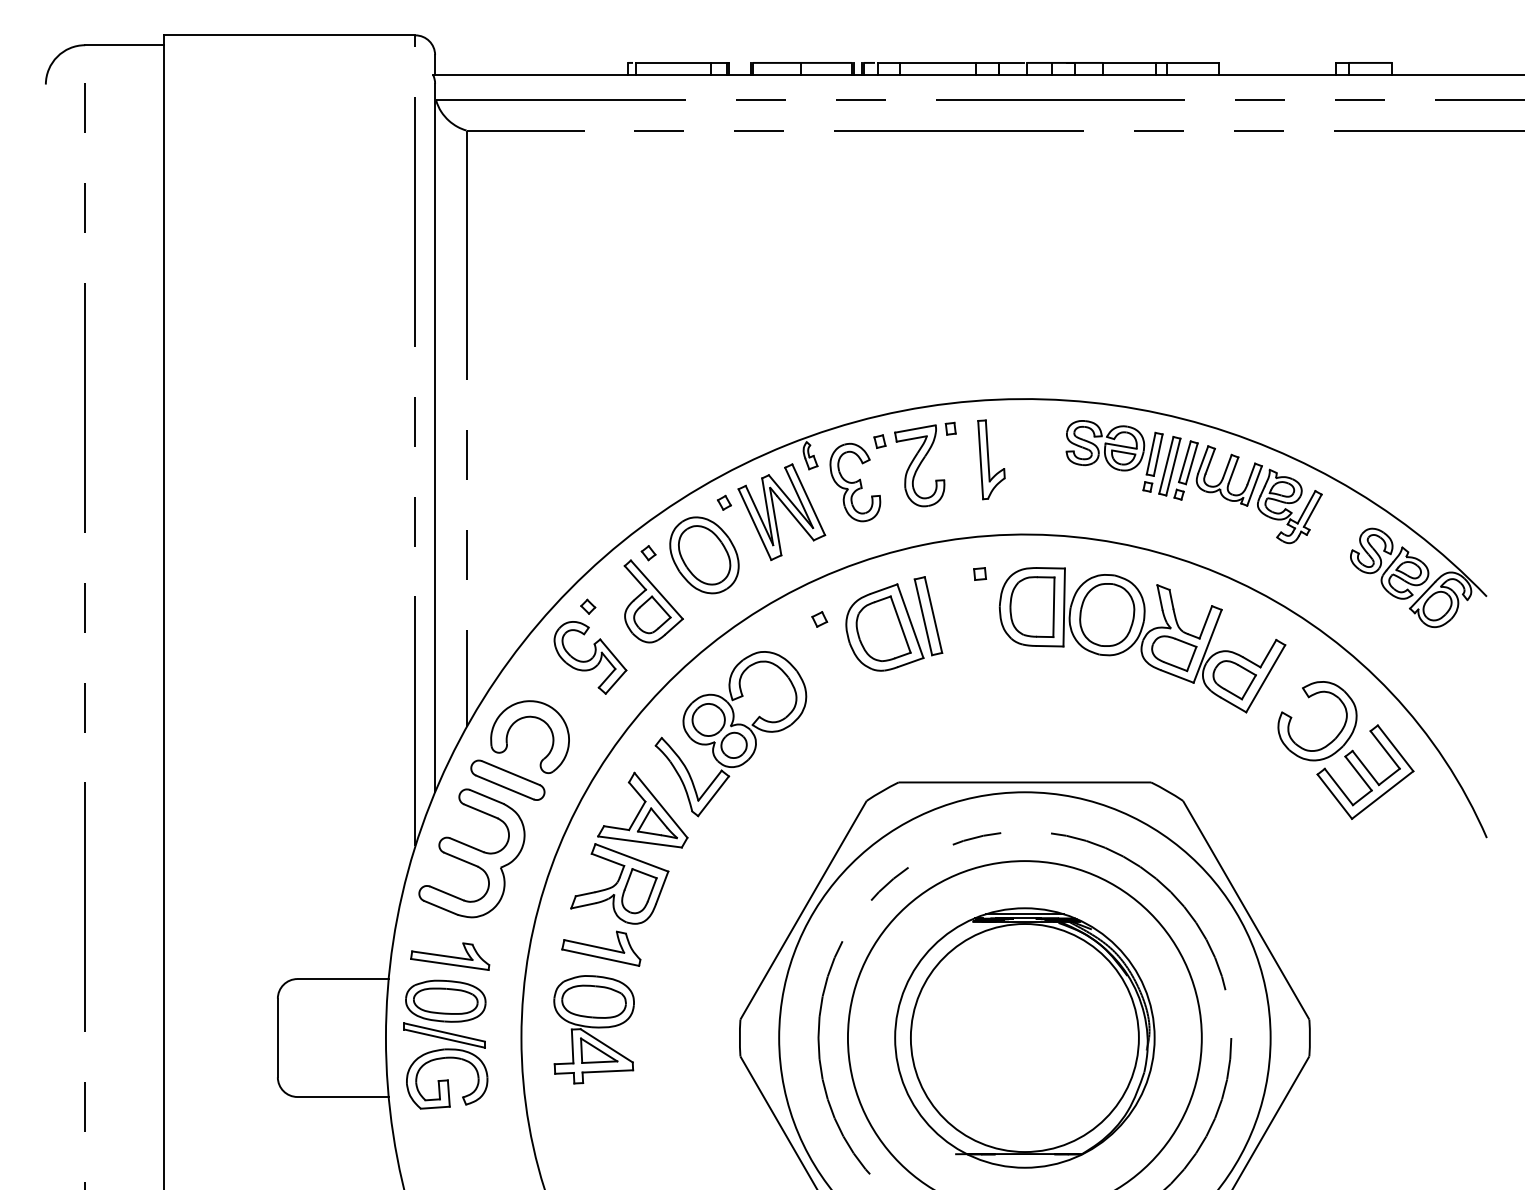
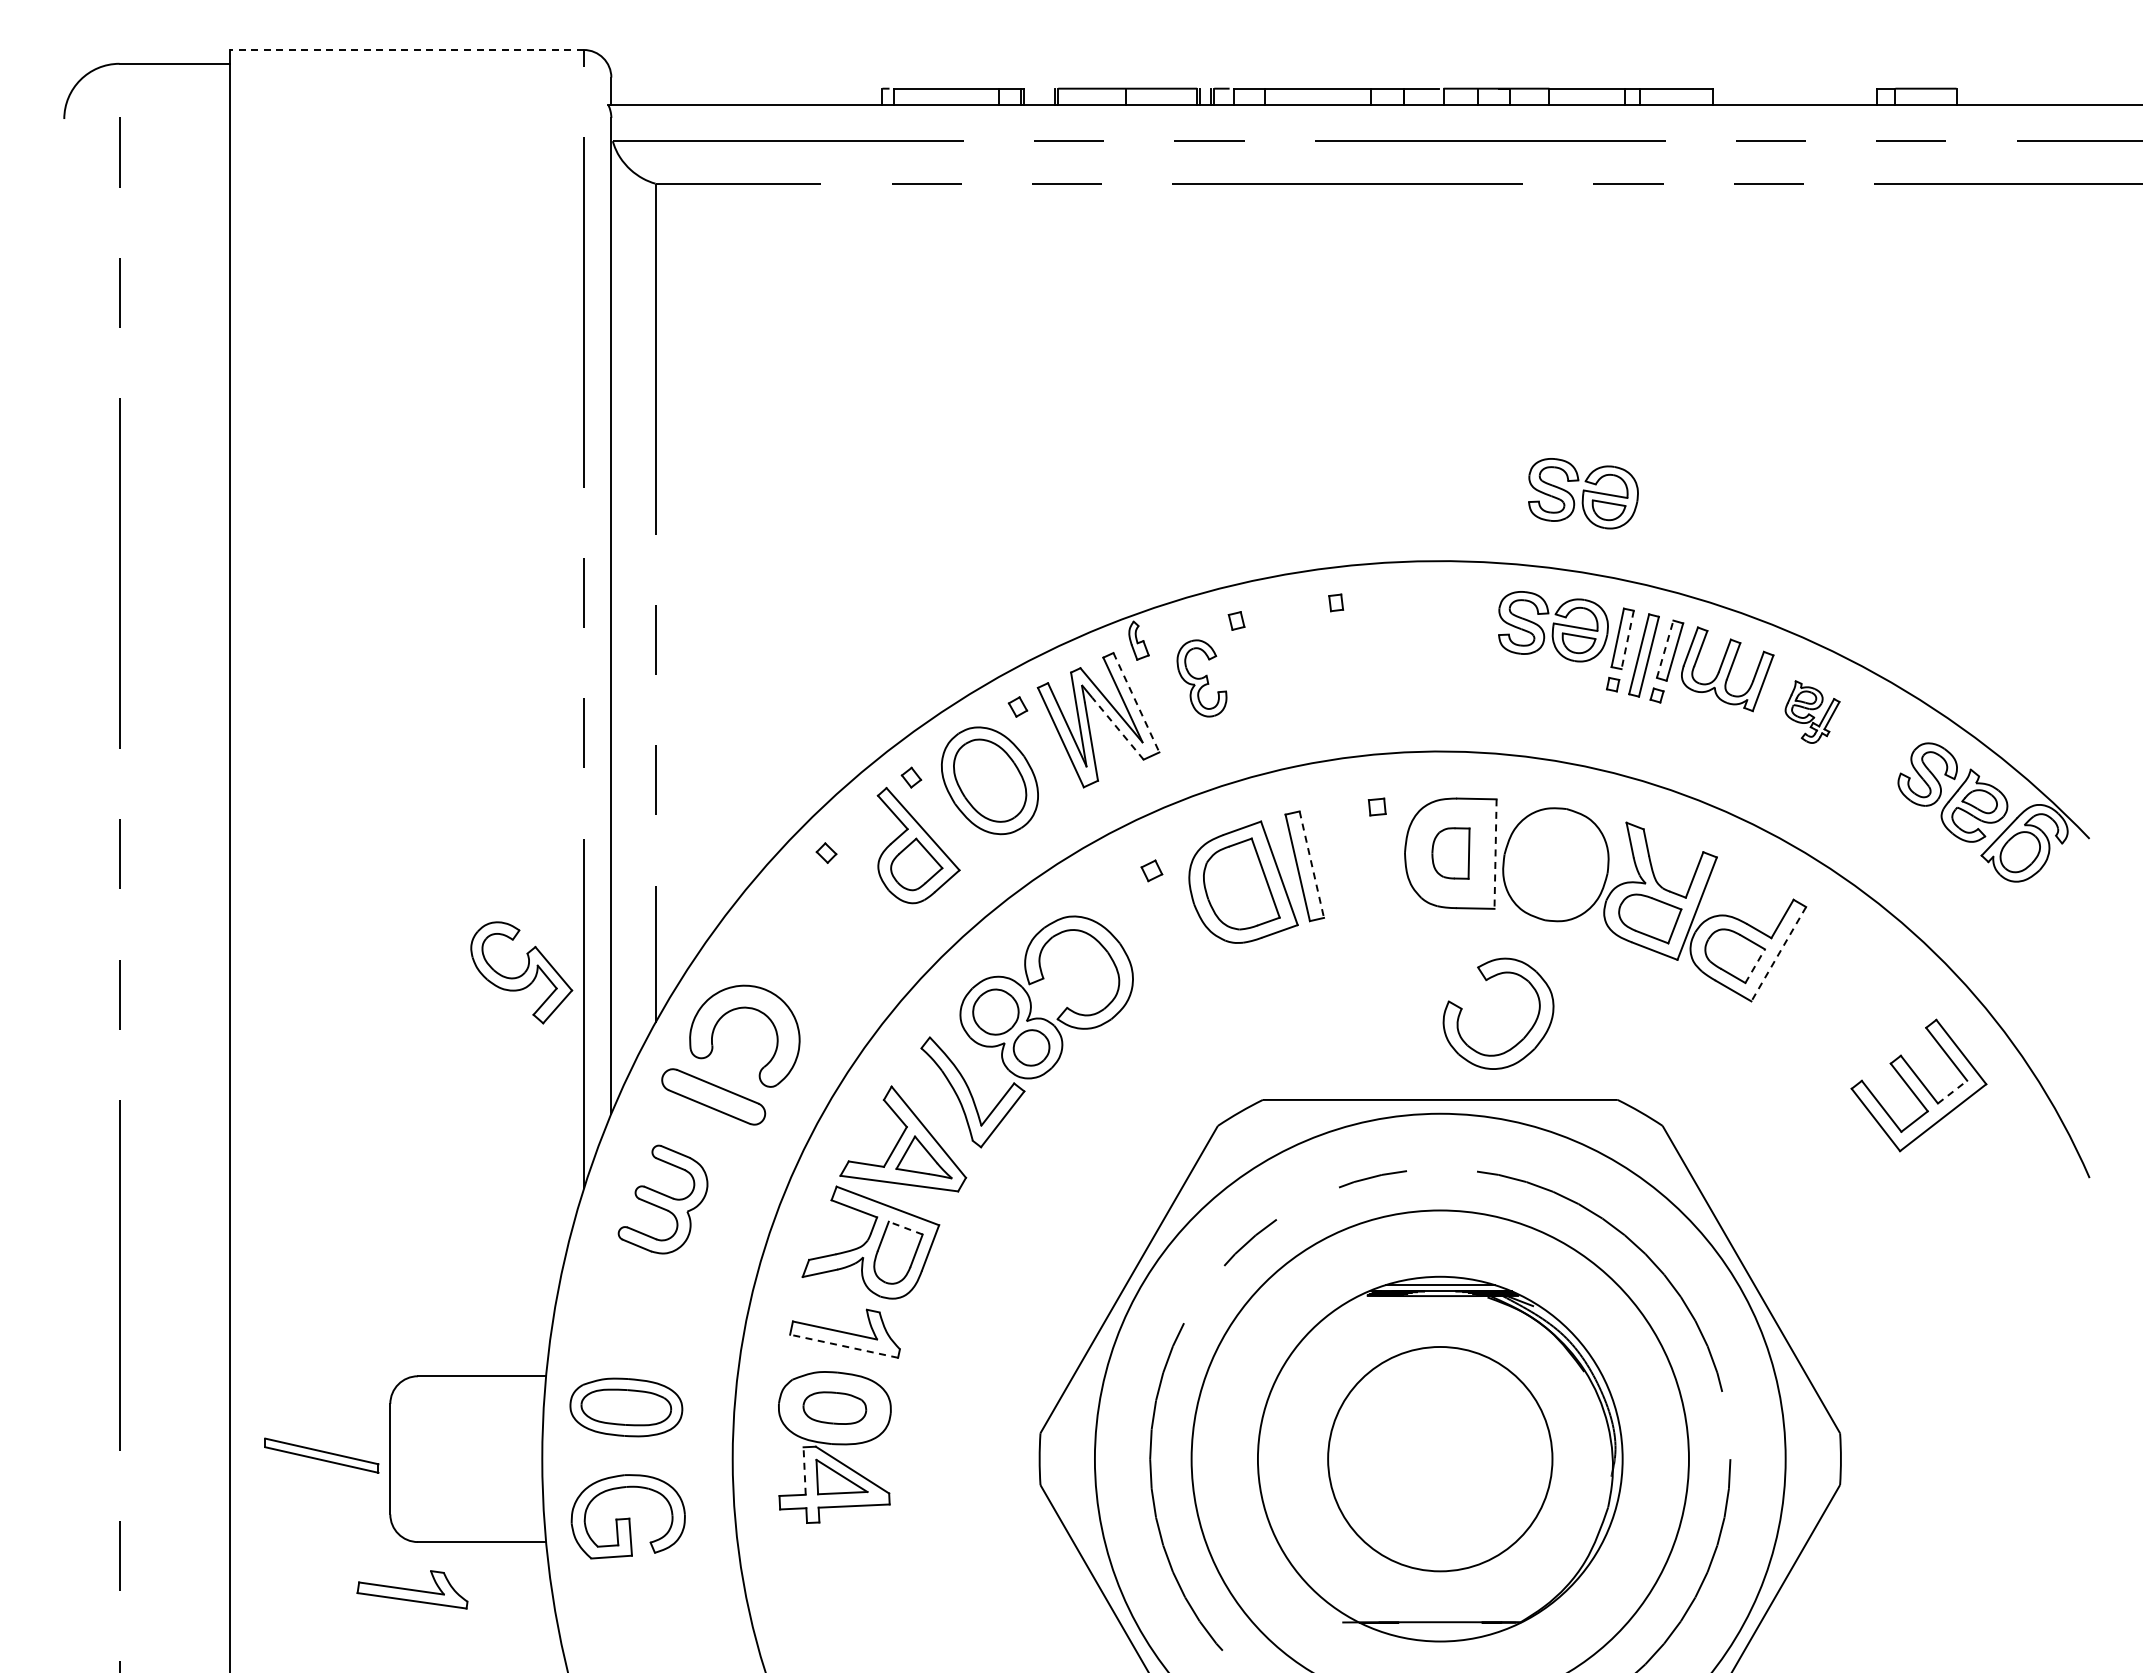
line: (289, 35) -> (406, 49), solid -> dashed
part: (1126, 350) -> (1583, 493), added
line: (1158, 454) -> (1627, 639), solid -> dashed
part: (990, 459) -> (1392, 646), removed
line: (1185, 461) -> (1665, 649), solid -> dashed
part: (919, 465) -> (1291, 654), removed
part: (854, 482) -> (1201, 678), size x0.7
line: (808, 499) -> (1136, 702), solid -> dashed
part: (1289, 506) -> (1812, 711), size x0.6
line: (795, 518) -> (1117, 728), solid -> dashed
part: (1032, 607) -> (1450, 853), size x0.6
line: (1064, 607) -> (1495, 854), solid -> dashed
line: (933, 614) -> (1311, 864), solid -> dashed
part: (1106, 614) -> (1555, 864), removed
part: (590, 657) -> (521, 972), moved
line: (1265, 678) -> (1778, 954), solid -> dashed
line: (1249, 686) -> (1755, 965), solid -> dashed
part: (1308, 698) -> (1486, 981), moved
line: (1389, 777) -> (1952, 1092), solid -> dashed
part: (471, 853) -> (662, 1199), size x0.6
line: (644, 873) -> (905, 1227), solid -> dashed
part: (450, 956) -> (412, 1589), moved
line: (600, 957) -> (843, 1346), solid -> dashed
part: (593, 1001) -> (834, 1407), size x0.7
part: (444, 1035) -> (321, 1455), moved
circle: (1025, 1037) -> (1440, 1458), size x0.7
line: (572, 1046) -> (804, 1471), solid -> dashed

